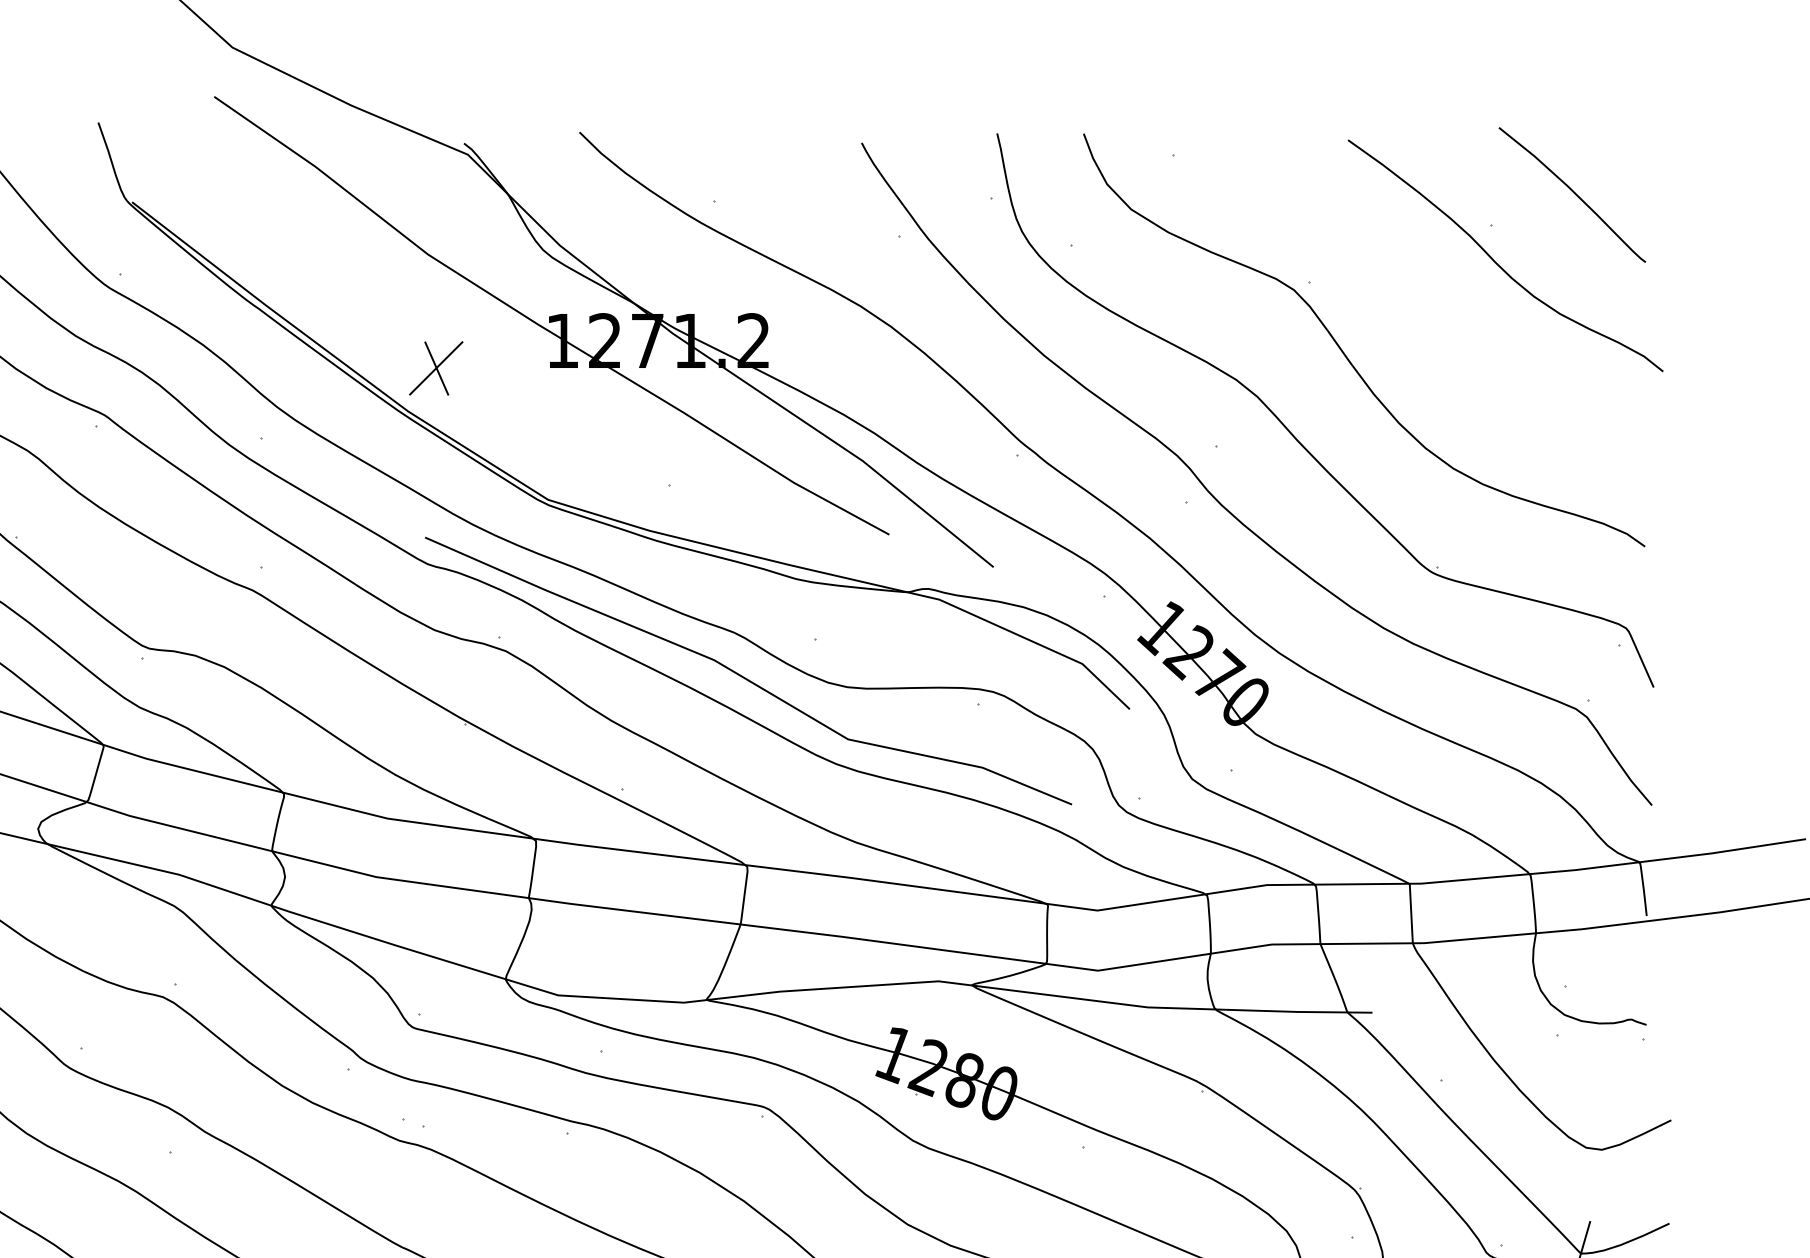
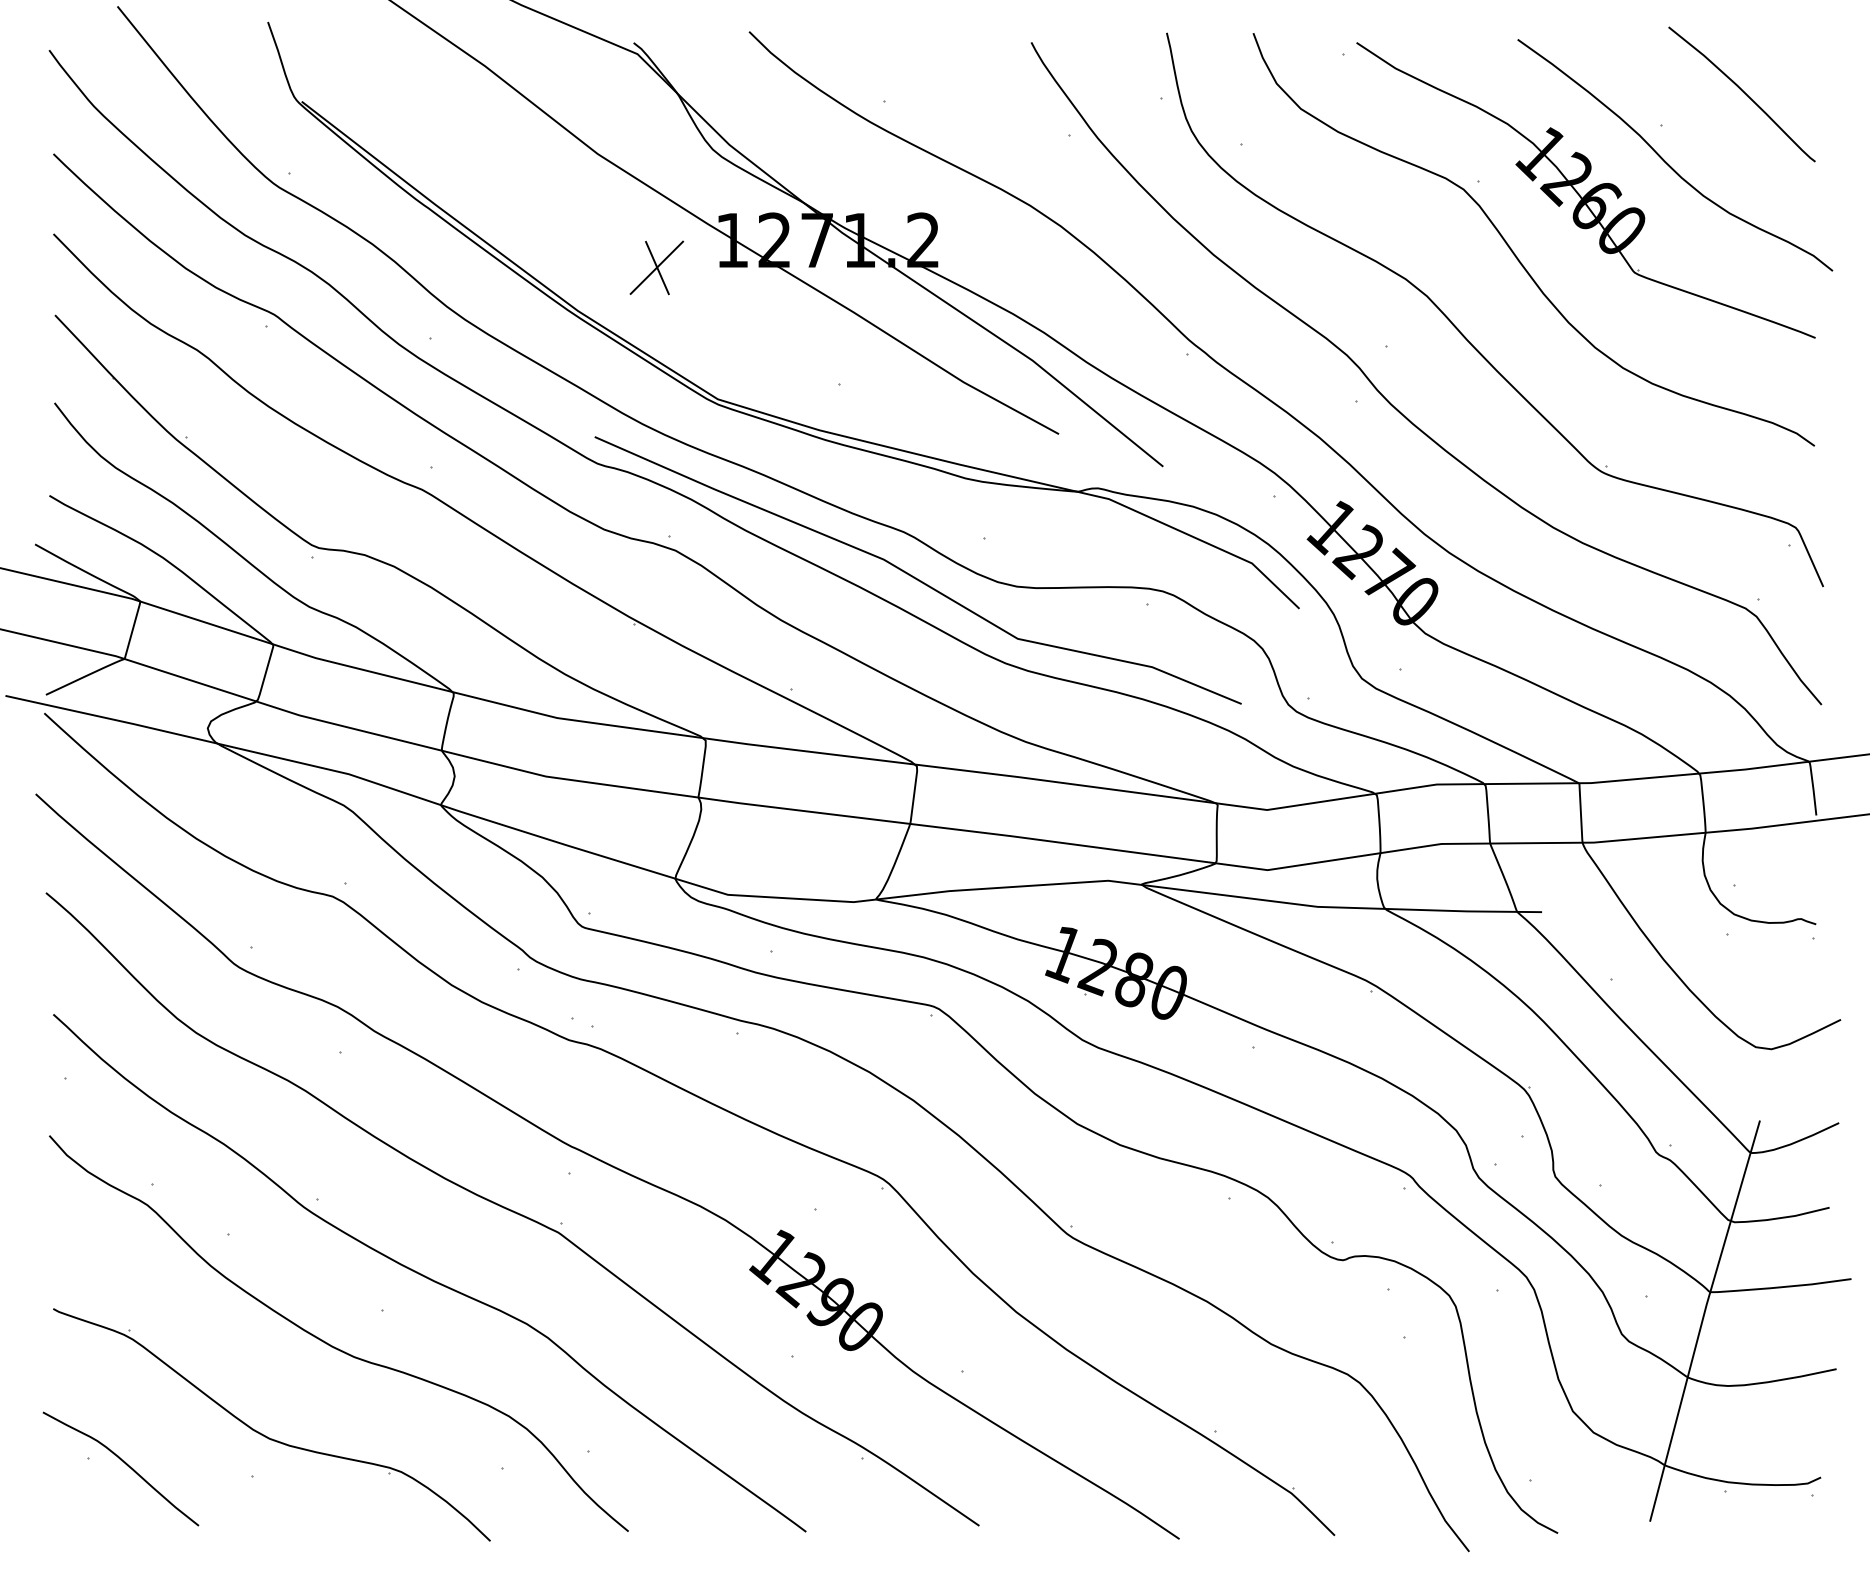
part: (1415, 291) -> (1585, 190), added
part: (435, 368) -> (656, 267), moved

